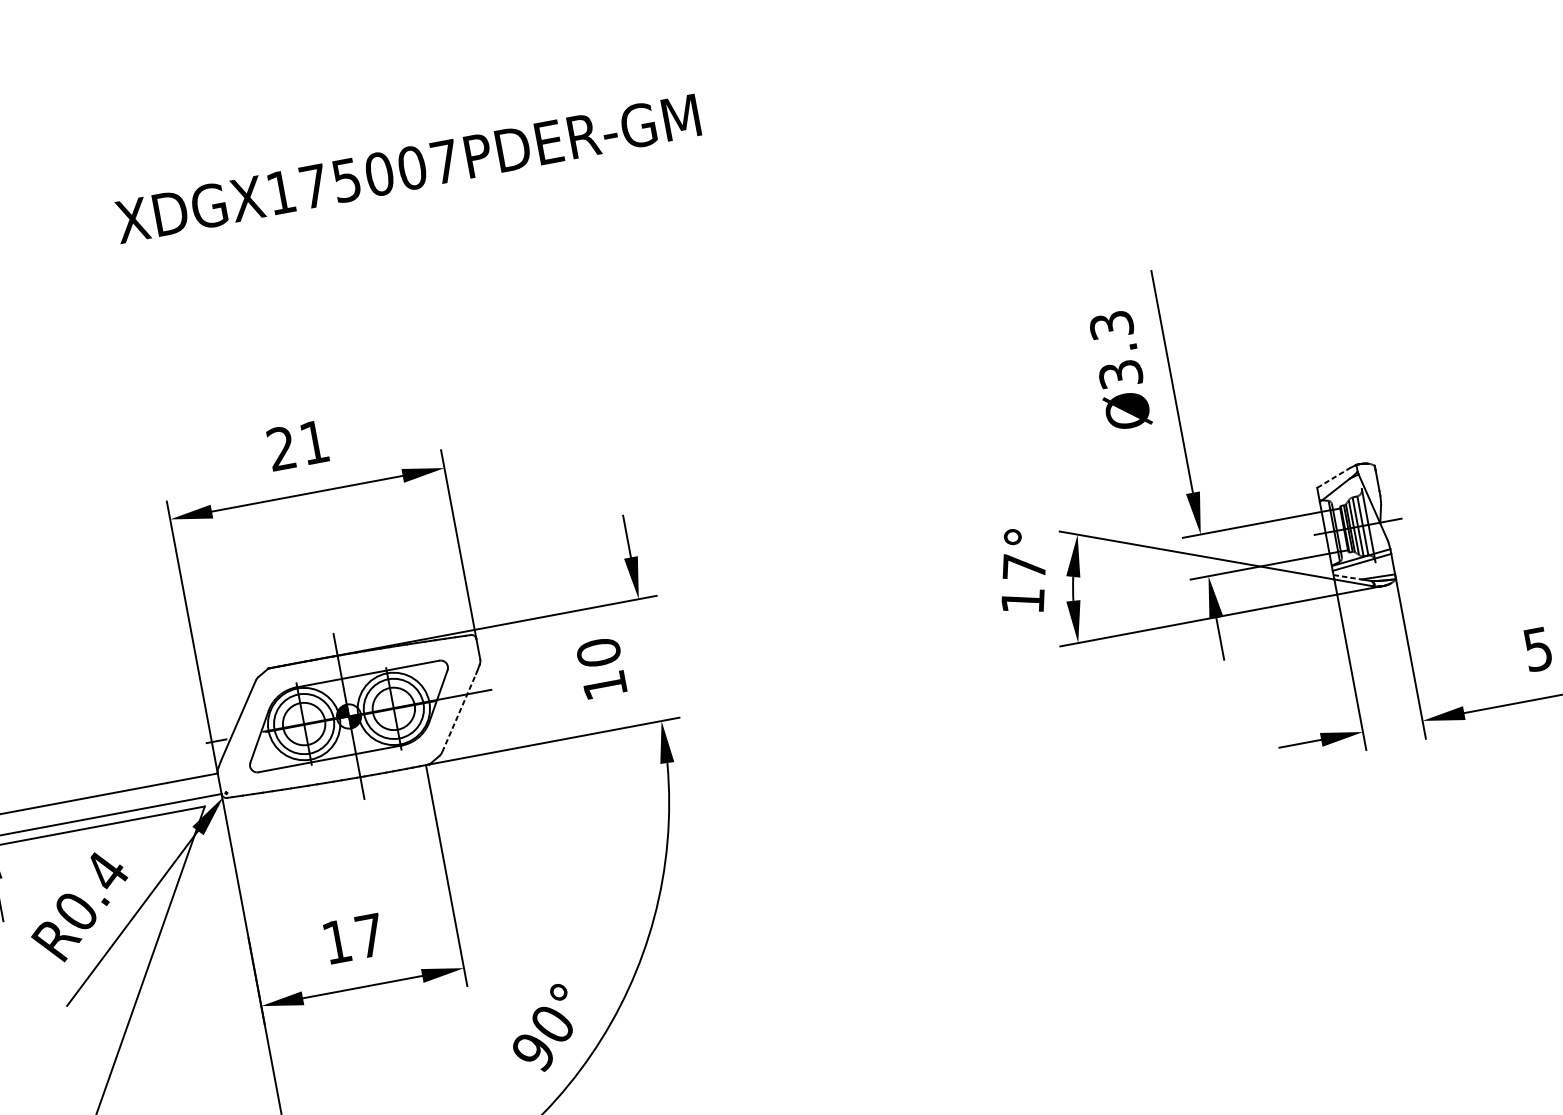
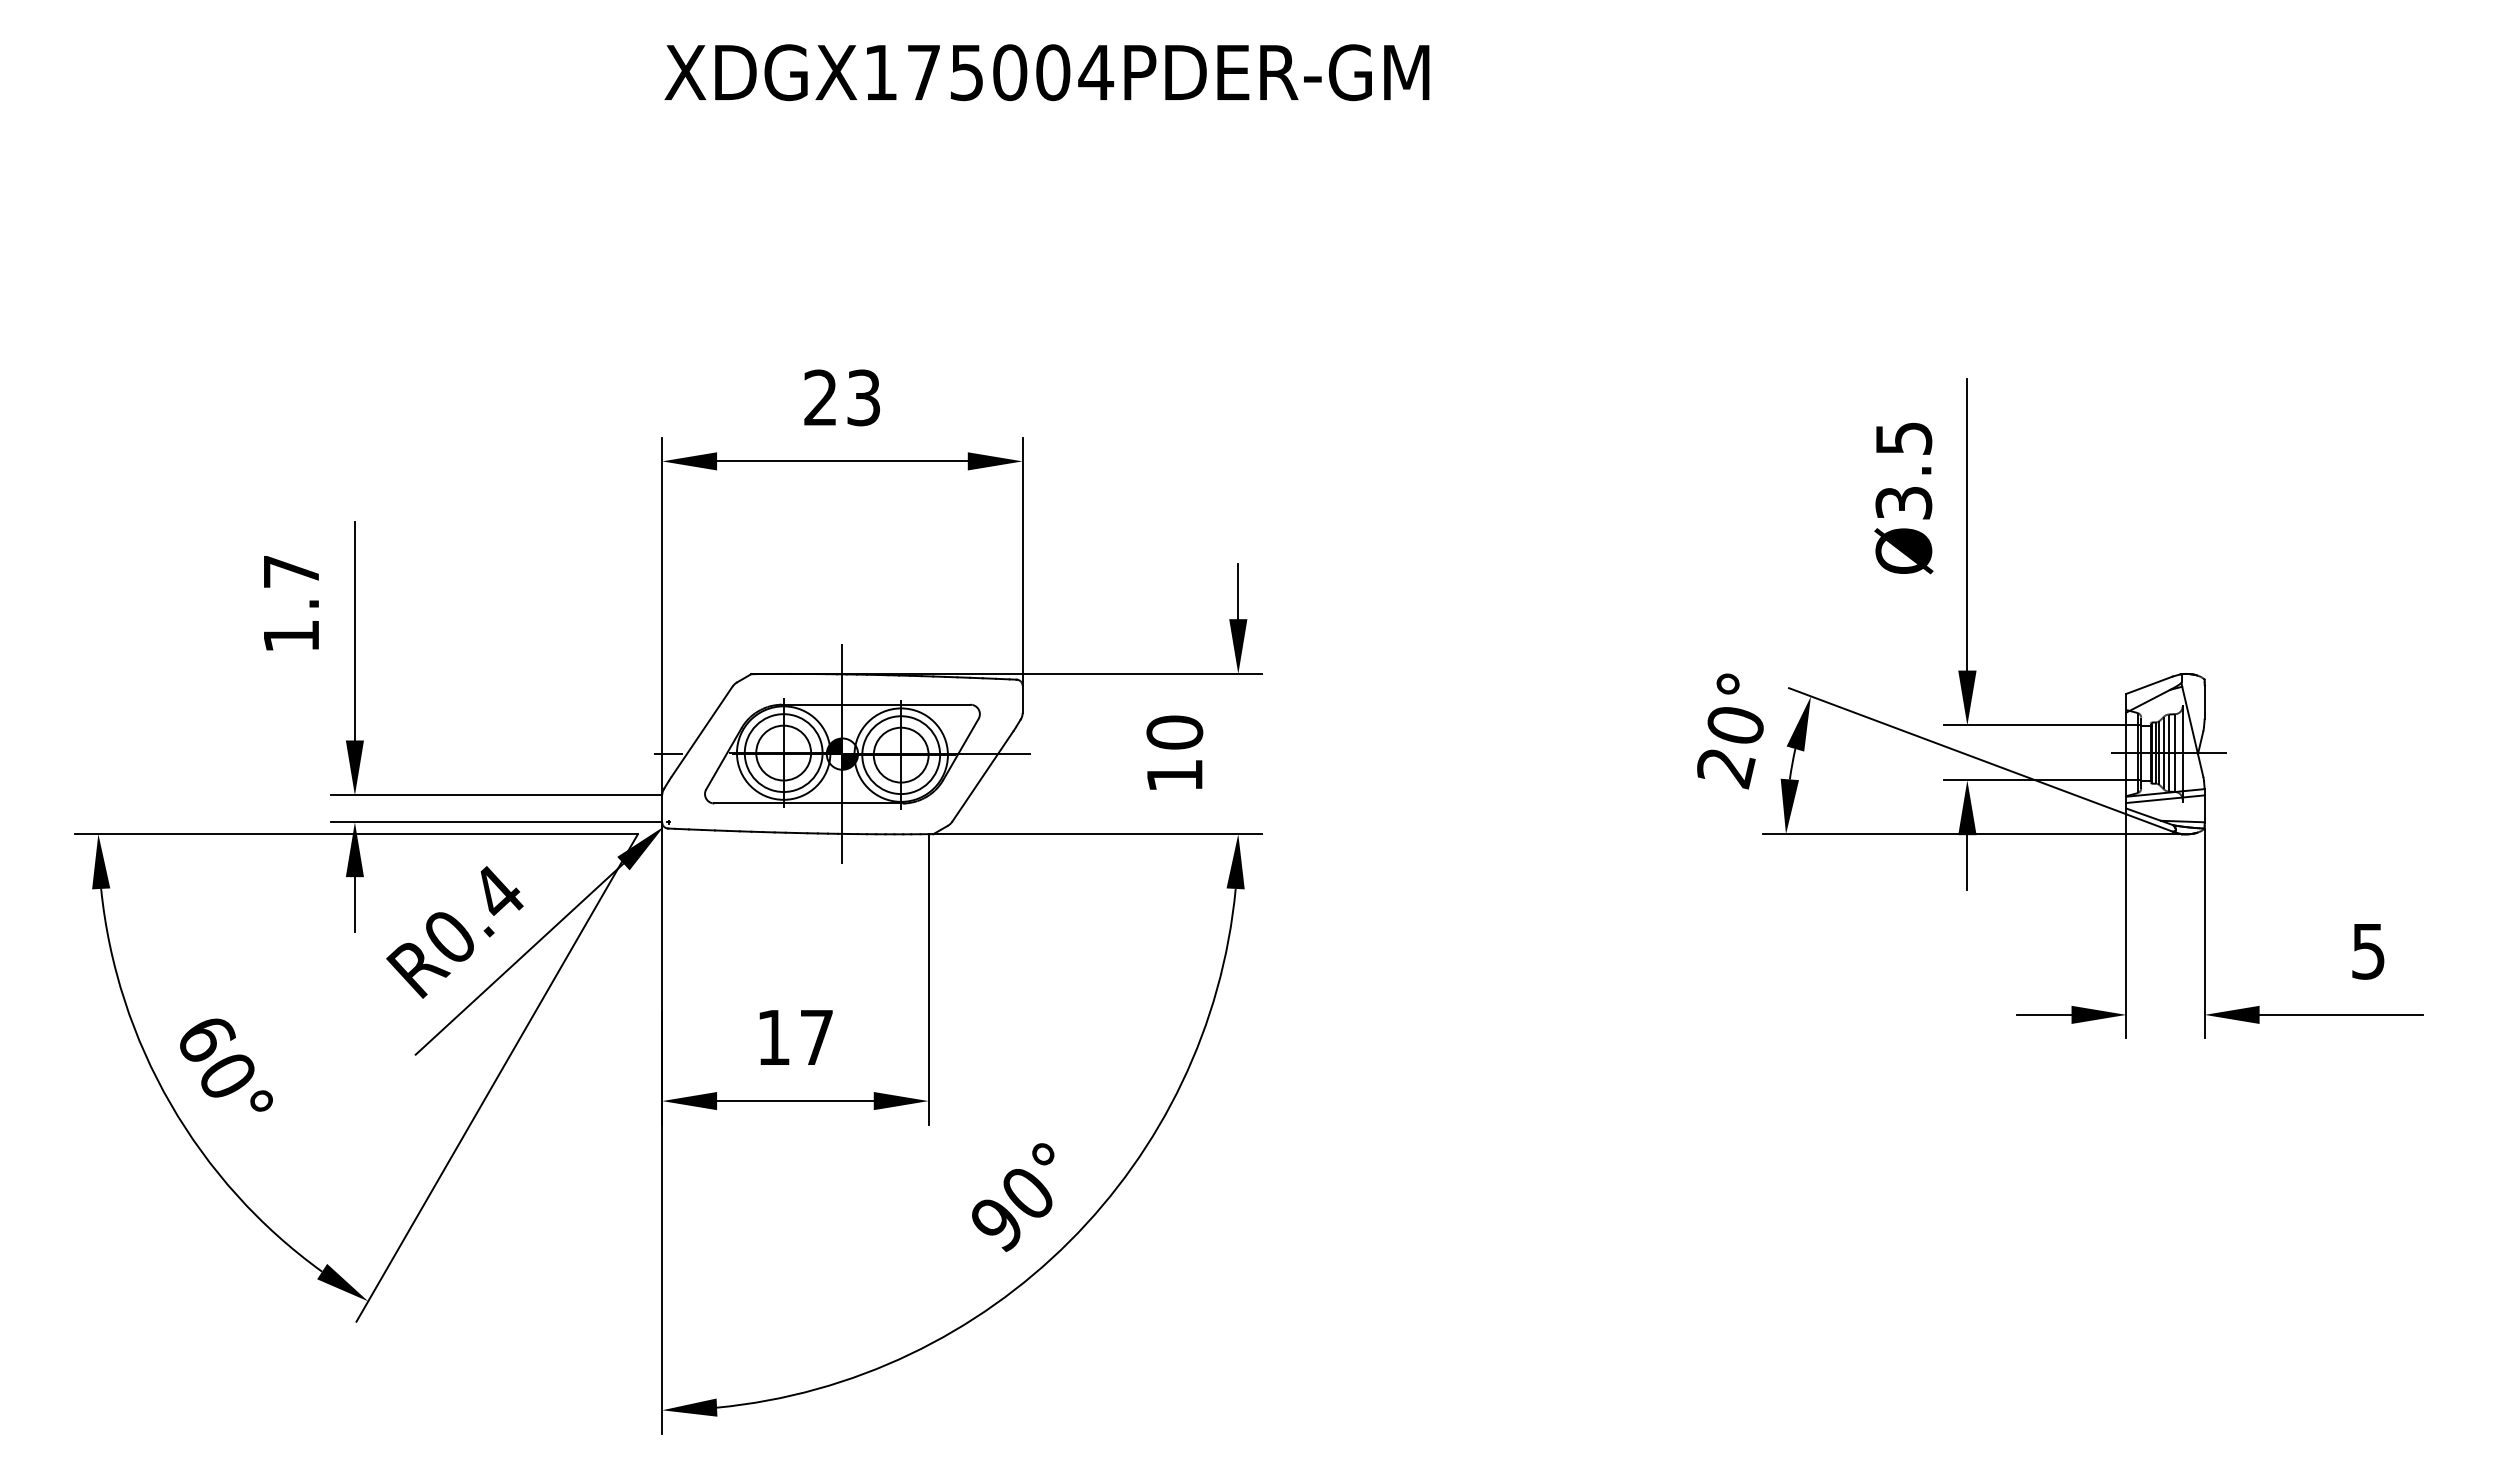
text: (445, 161) -> (1096, 72), XDGX175007PDER-GM -> XDGX175004PDER-GM
text: (1111, 325) -> (1903, 438), Ø3.3 -> Ø3.5
text: (314, 442) -> (863, 397), 21 -> 23
line: (1333, 478) -> (2149, 685), dashed -> solid
line: (1348, 577) -> (2144, 814), dashed -> solid
text: (1023, 584) -> (1730, 746), 17° -> 20°
line: (459, 713) -> (983, 776), dashed -> solid

